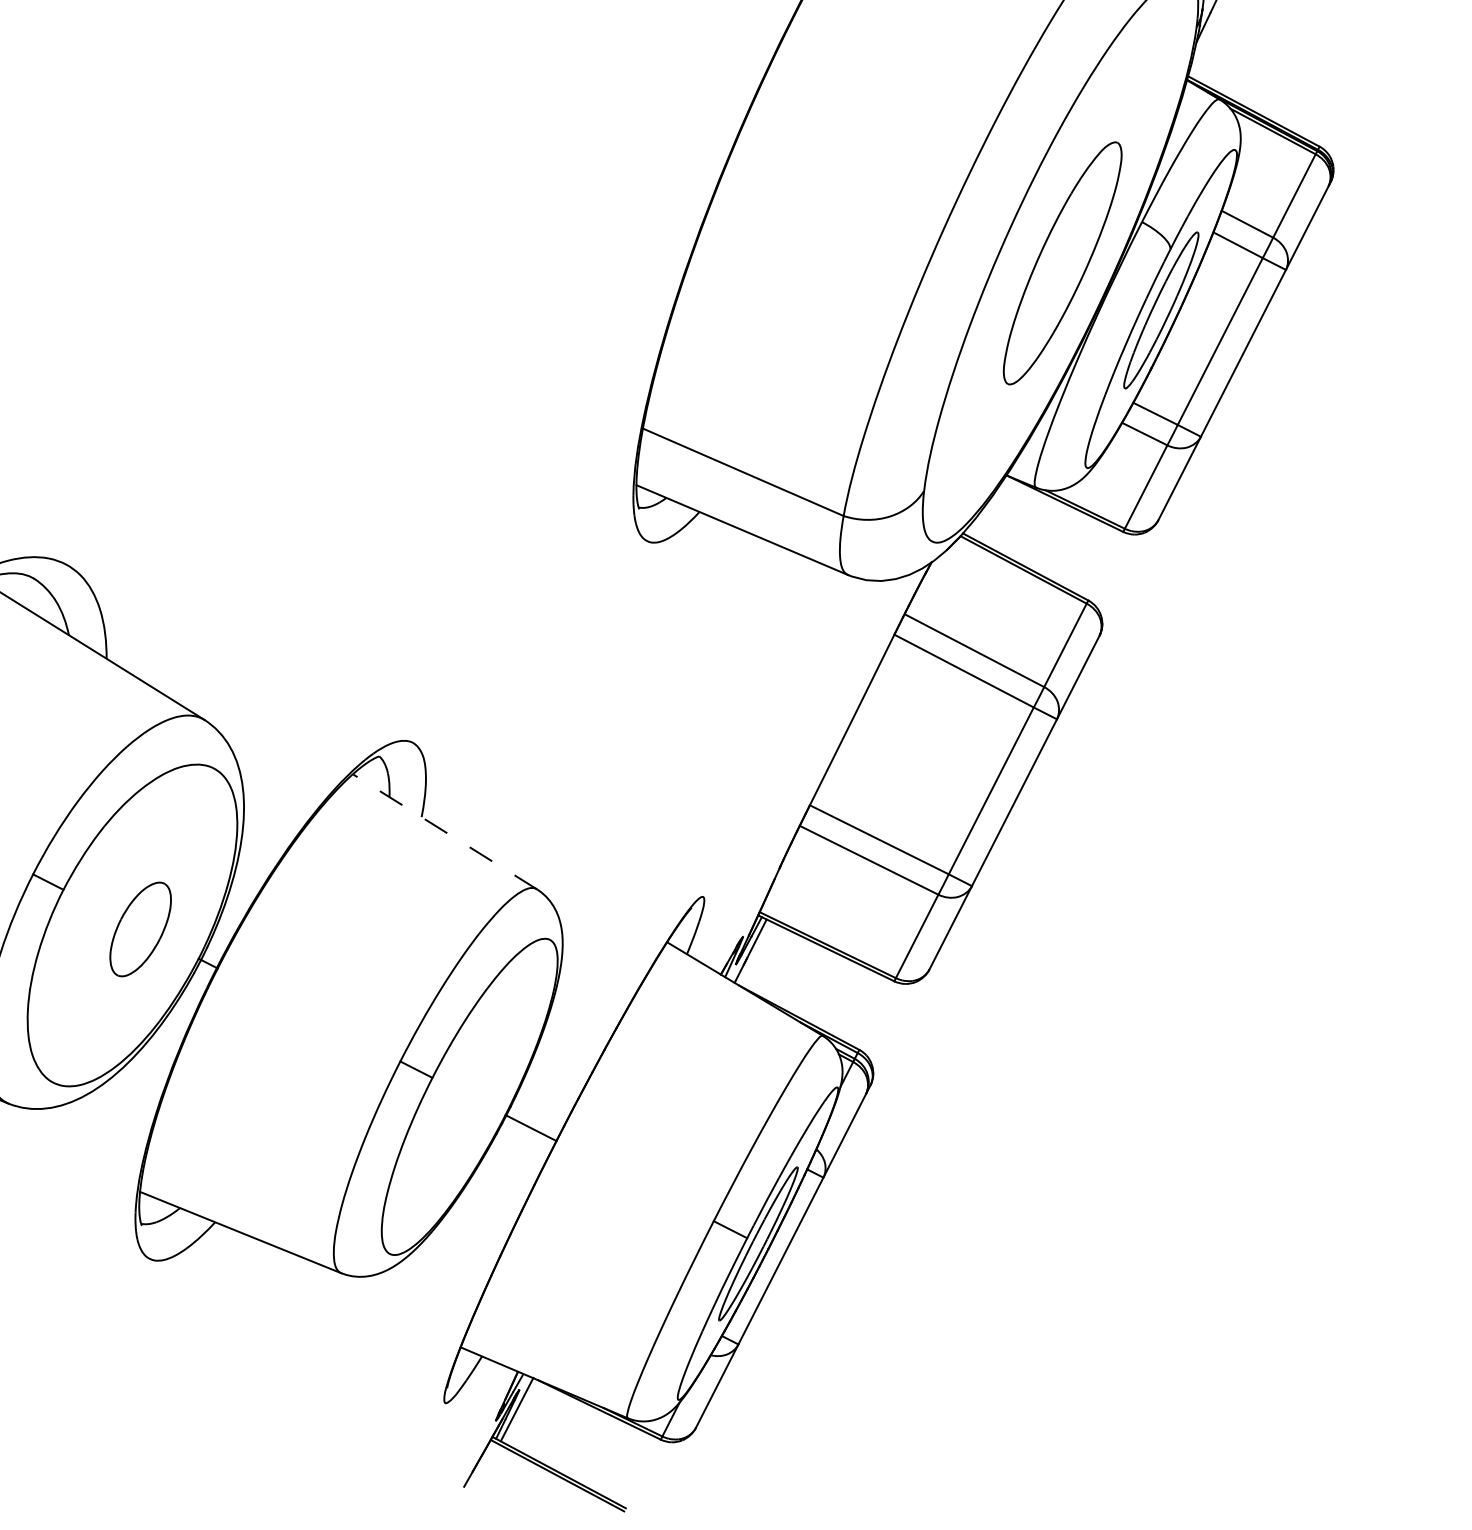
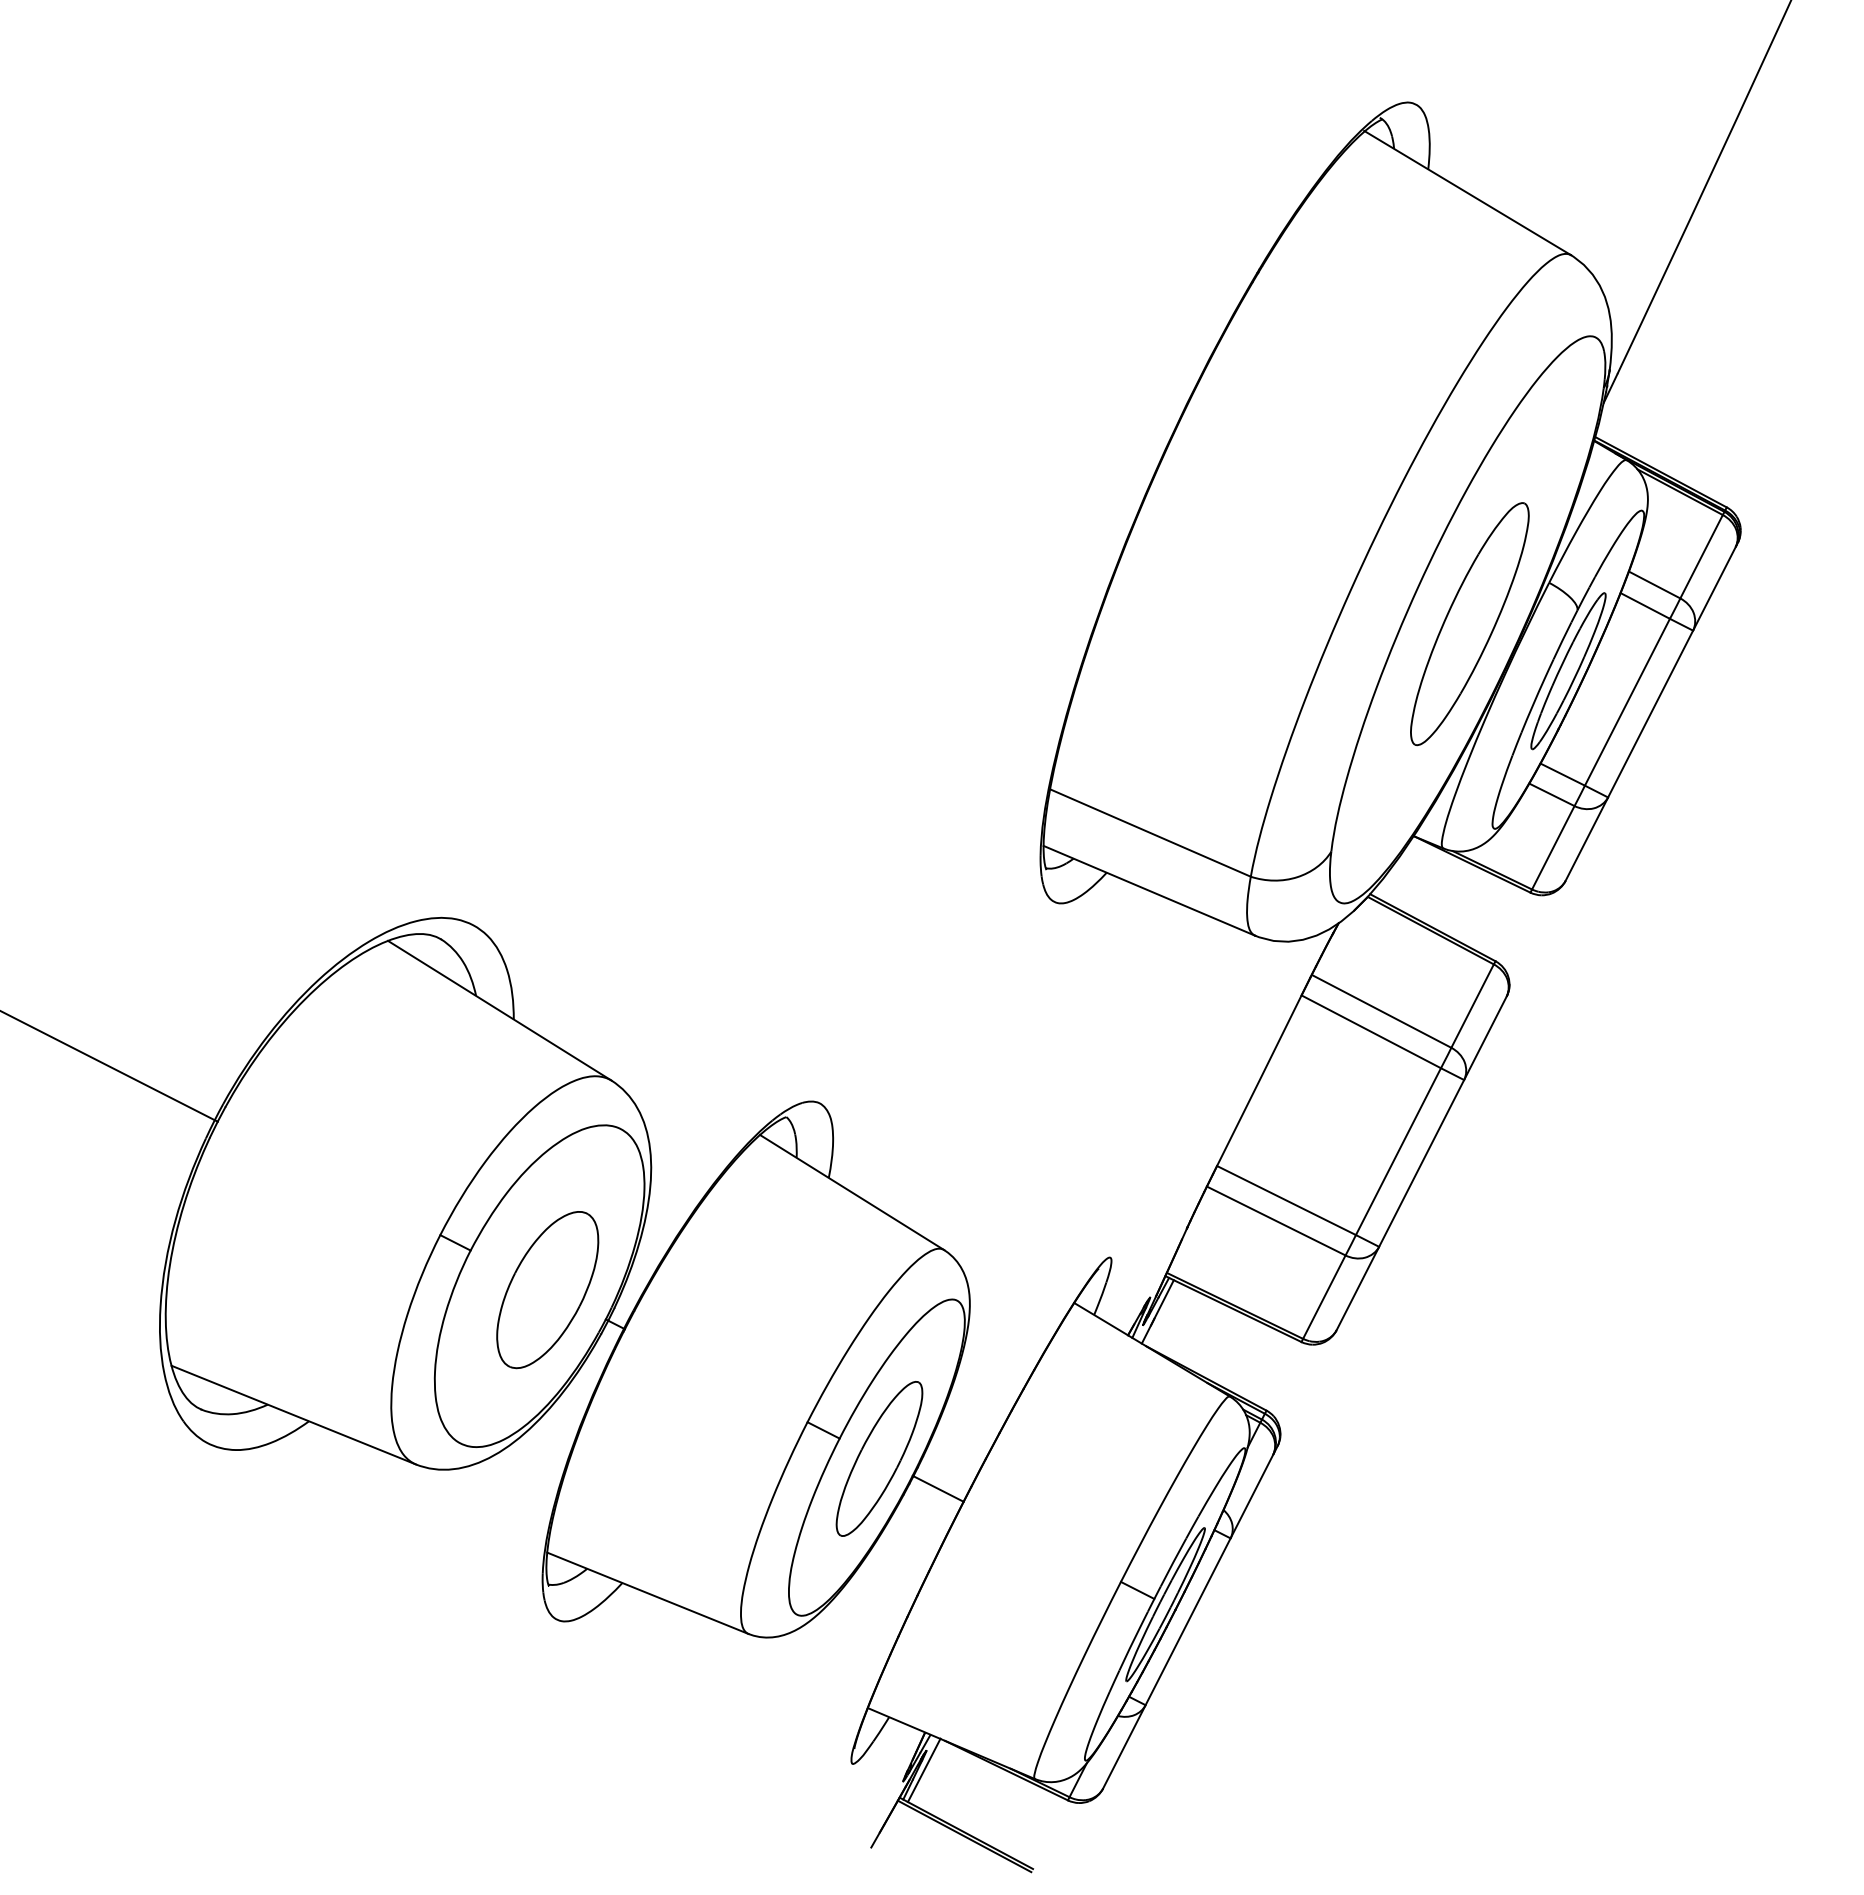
line: (445, 831) -> (852, 1192), dashed -> solid
part: (140, 929) -> (547, 1290), size x1.67
part: (472, 1097) -> (879, 1458), added

